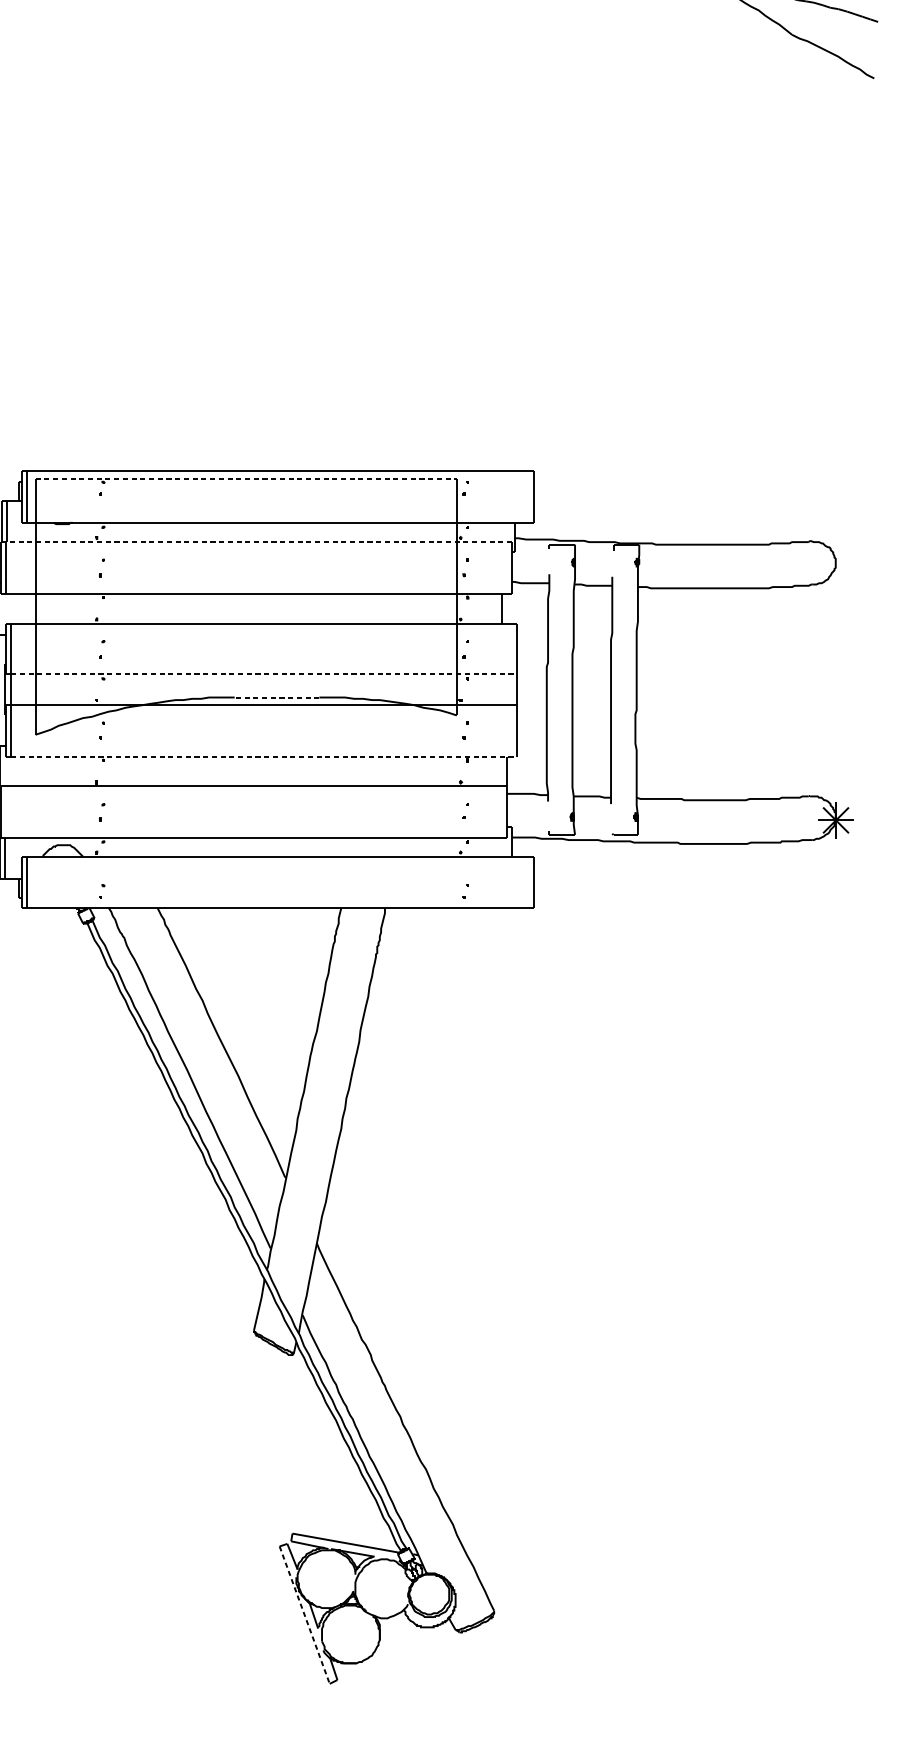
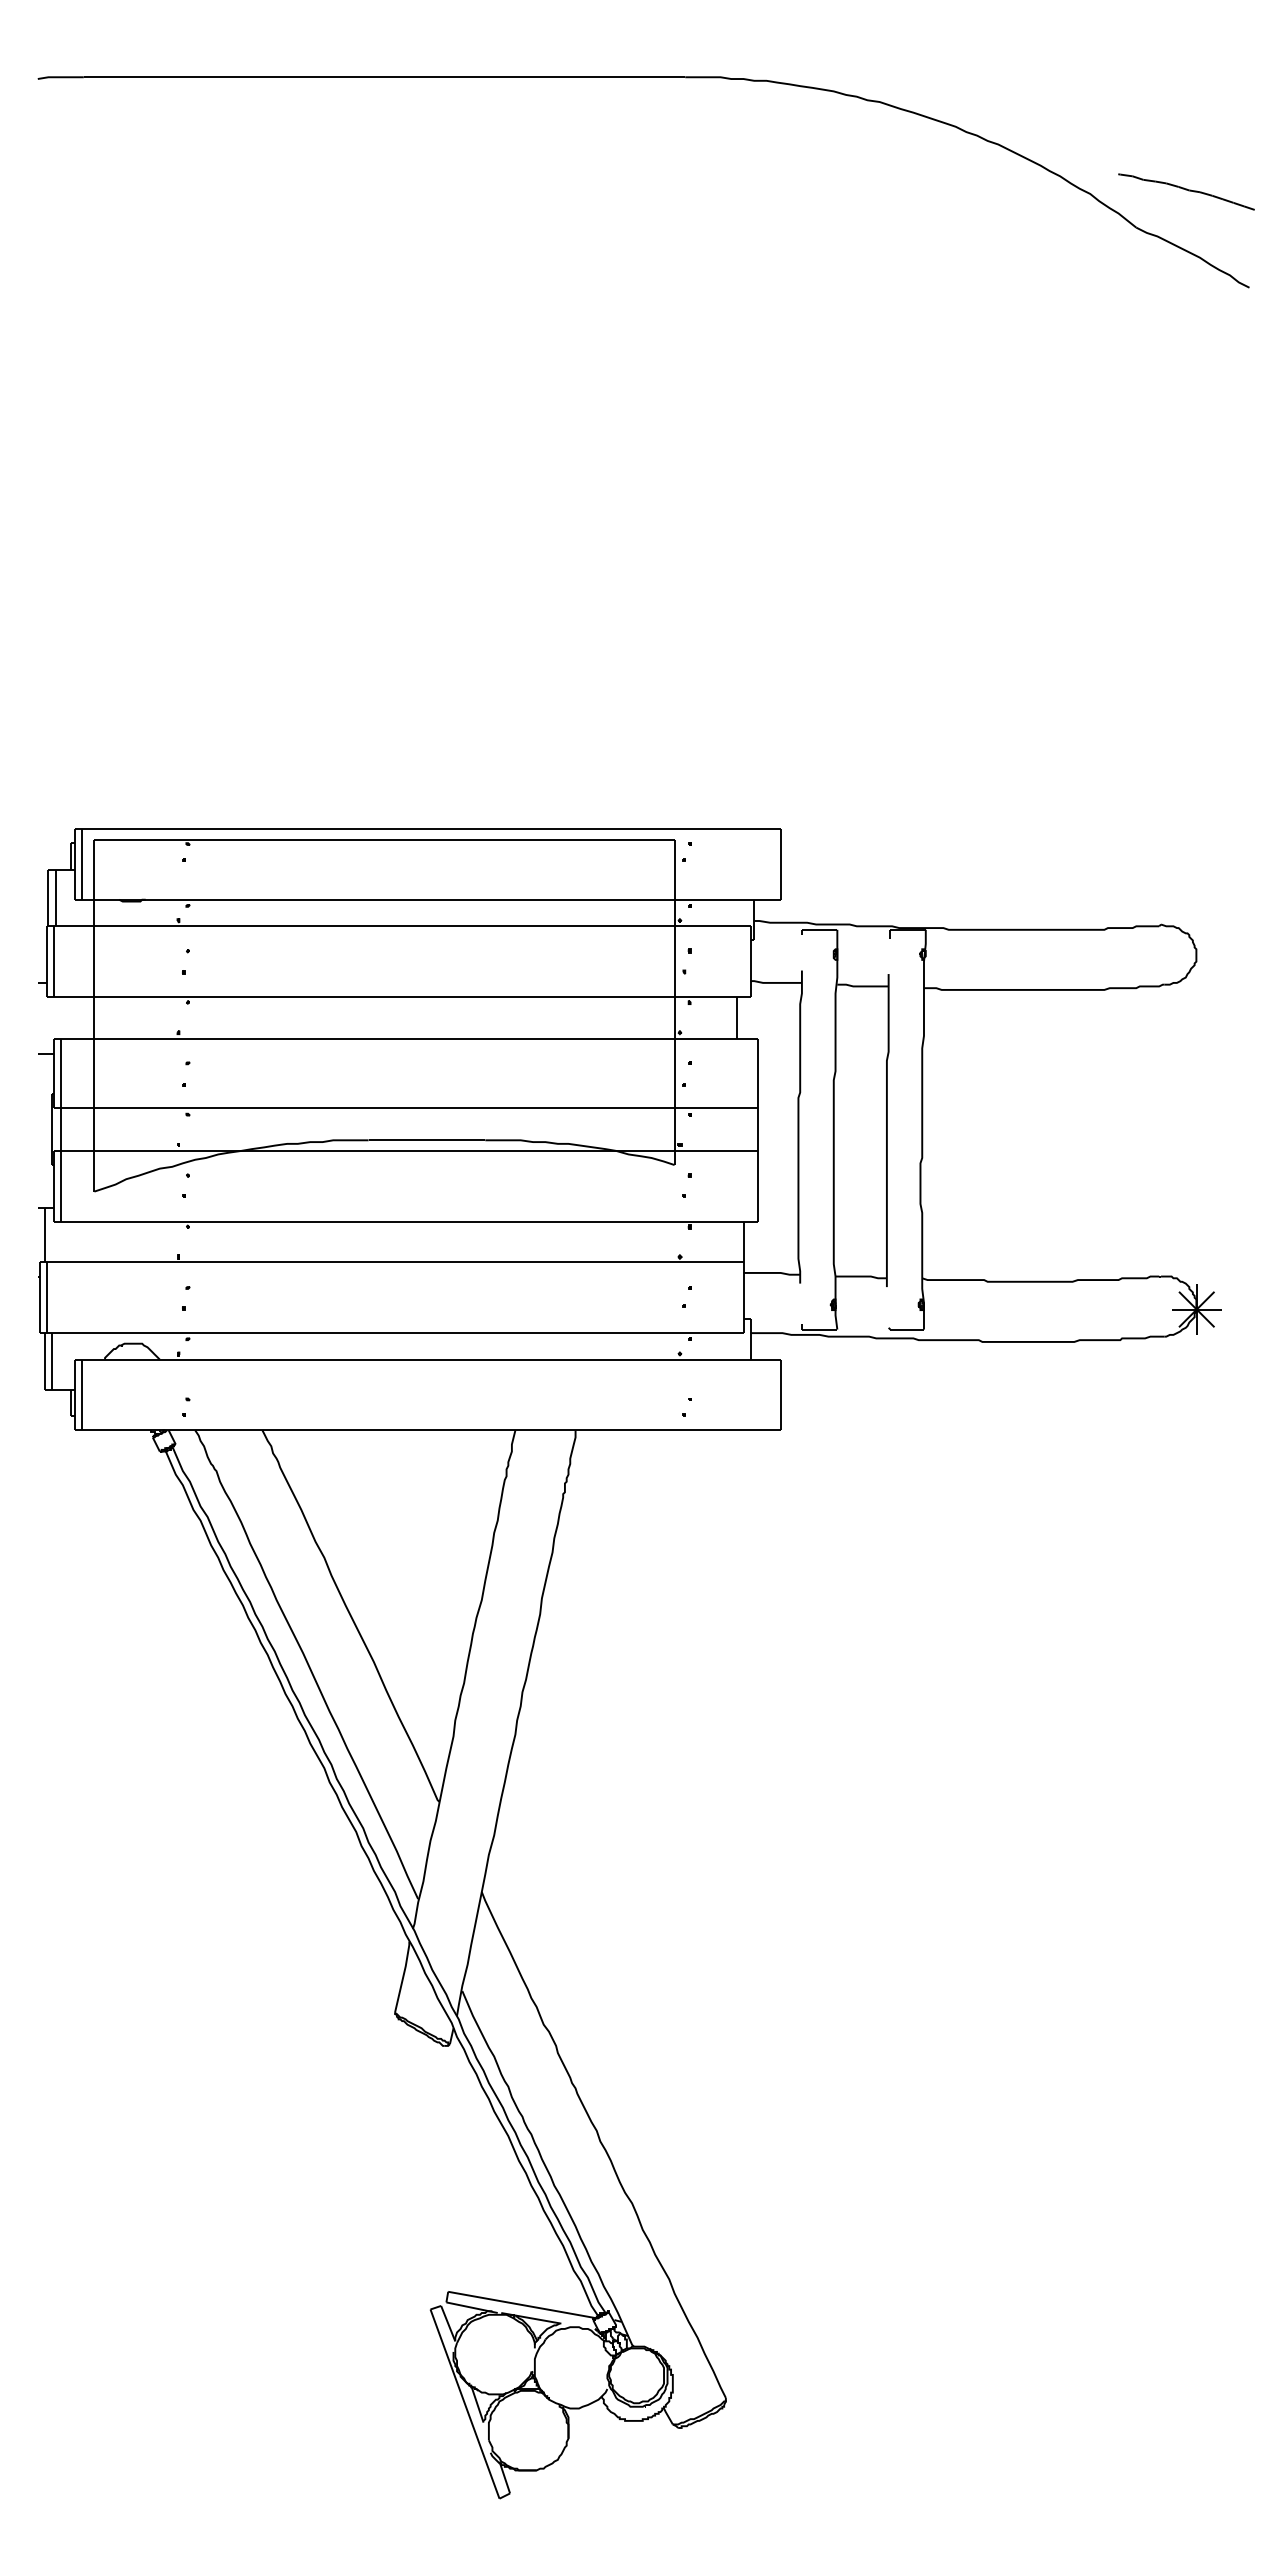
line: (246, 479) -> (385, 839), dashed -> solid
line: (258, 542) -> (401, 926), dashed -> solid
line: (264, 674) -> (409, 1108), dashed -> solid
line: (276, 697) -> (426, 1140), dashed -> solid
line: (264, 756) -> (409, 1221), dashed -> solid
line: (305, 1615) -> (465, 2404), dashed -> solid

